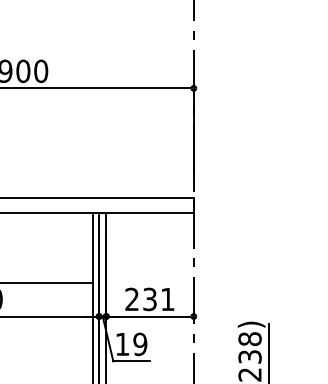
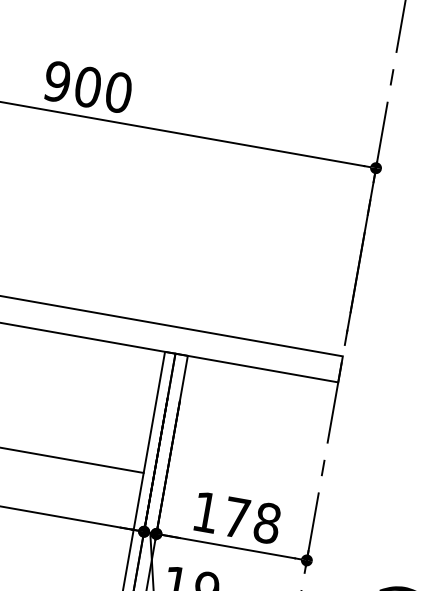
text: (149, 299) -> (235, 517), 231 -> 178

